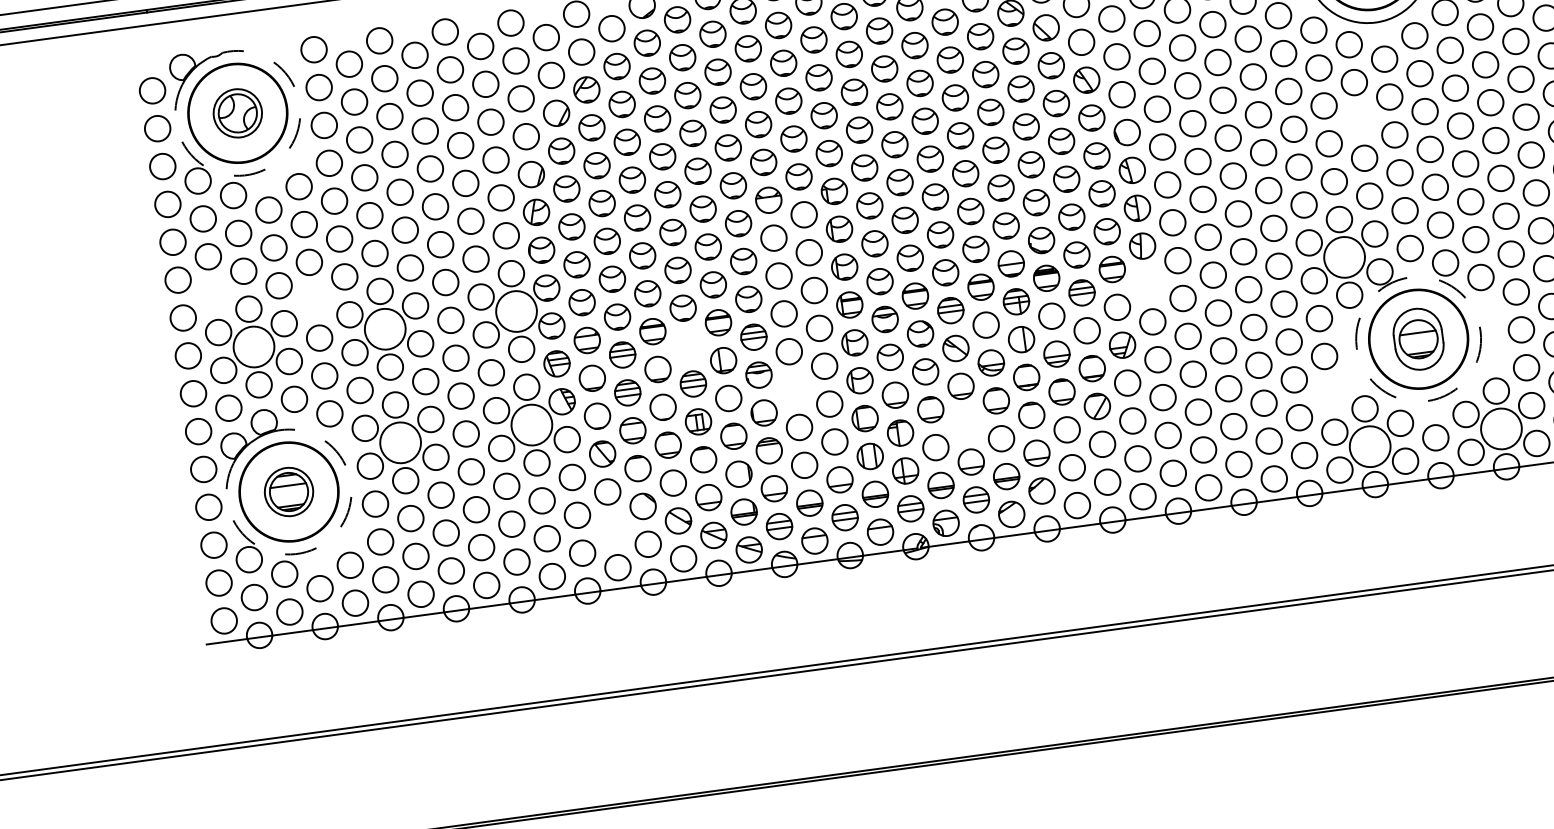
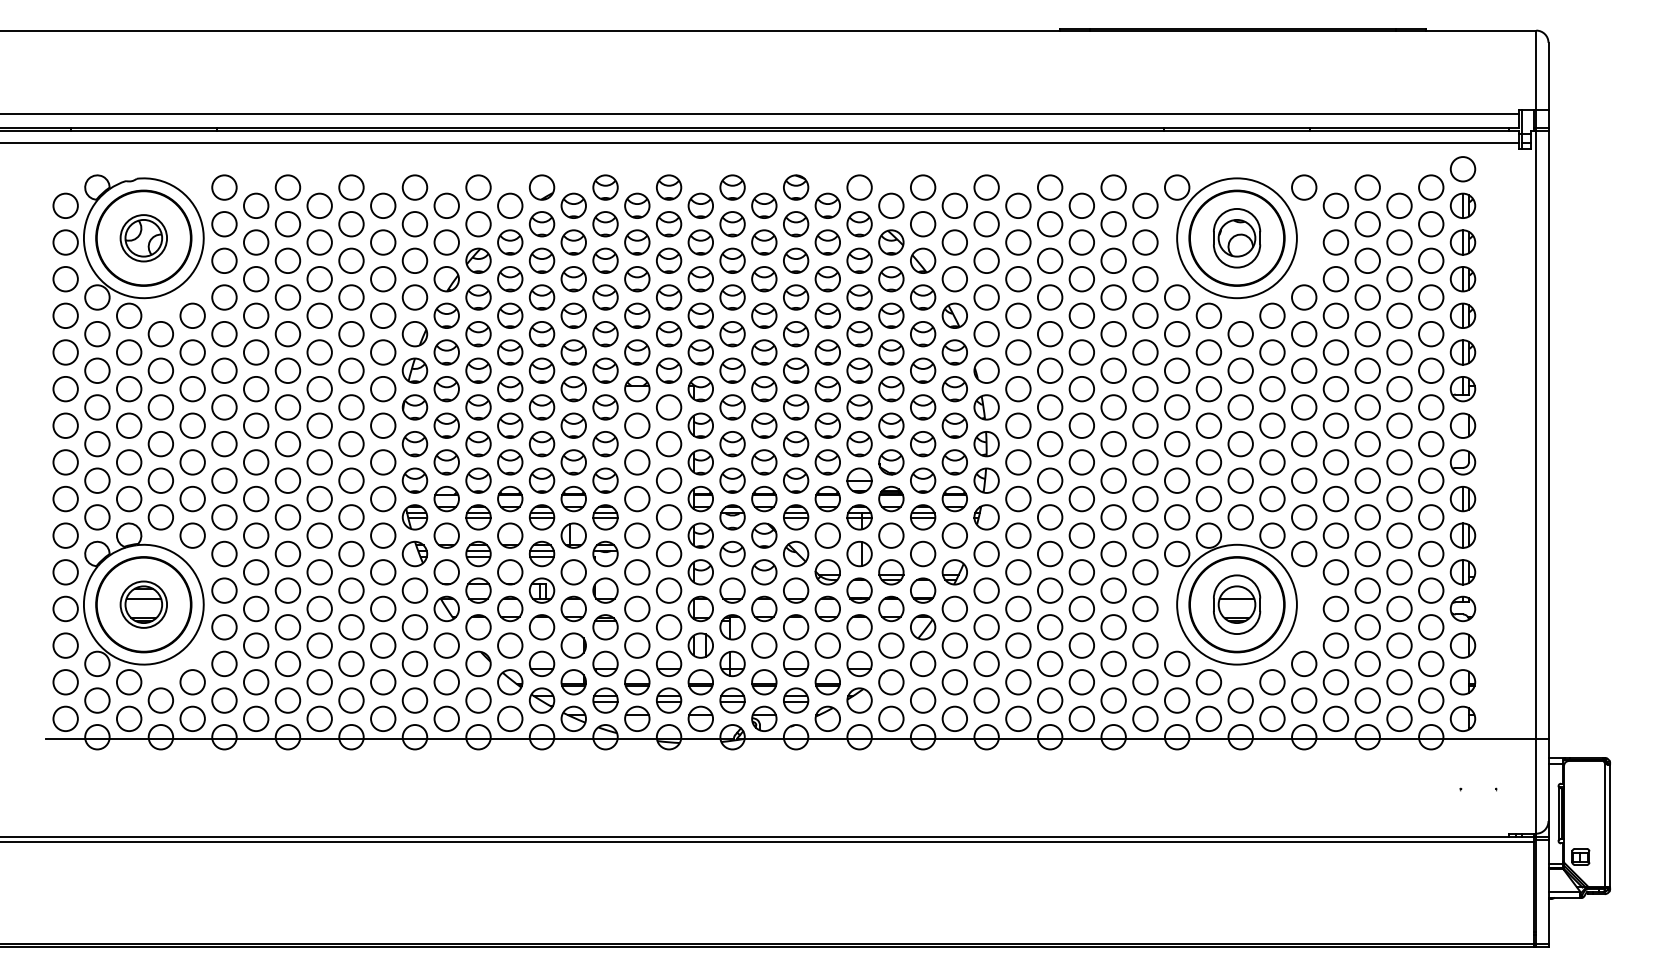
circle: (1359, 120) -> (1208, 389), added
arc: (274, 164) -> (172, 291), dashed -> solid
circle: (1343, 257) -> (1176, 517), size x0.62
part: (1147, 284) -> (986, 517), added
circle: (213, 294) -> (97, 407), added
circle: (314, 300) -> (192, 425), added
circle: (516, 311) -> (383, 462), size x0.62
circle: (384, 329) -> (255, 462), size x0.62
circle: (1418, 339) -> (1236, 604), dashed -> solid
part: (687, 346) -> (541, 517), added
circle: (253, 347) -> (128, 462), size x0.62
circle: (794, 389) -> (637, 572), added
circle: (1329, 394) -> (1145, 645), added
circle: (966, 424) -> (796, 627), added
circle: (532, 425) -> (383, 572), size x0.62
circle: (1501, 428) -> (1304, 700), size x0.62
circle: (399, 443) -> (255, 572), size x0.62
circle: (1369, 446) -> (1176, 700), size x0.62
circle: (612, 530) -> (446, 682), added
arc: (326, 542) -> (172, 657), dashed -> solid

